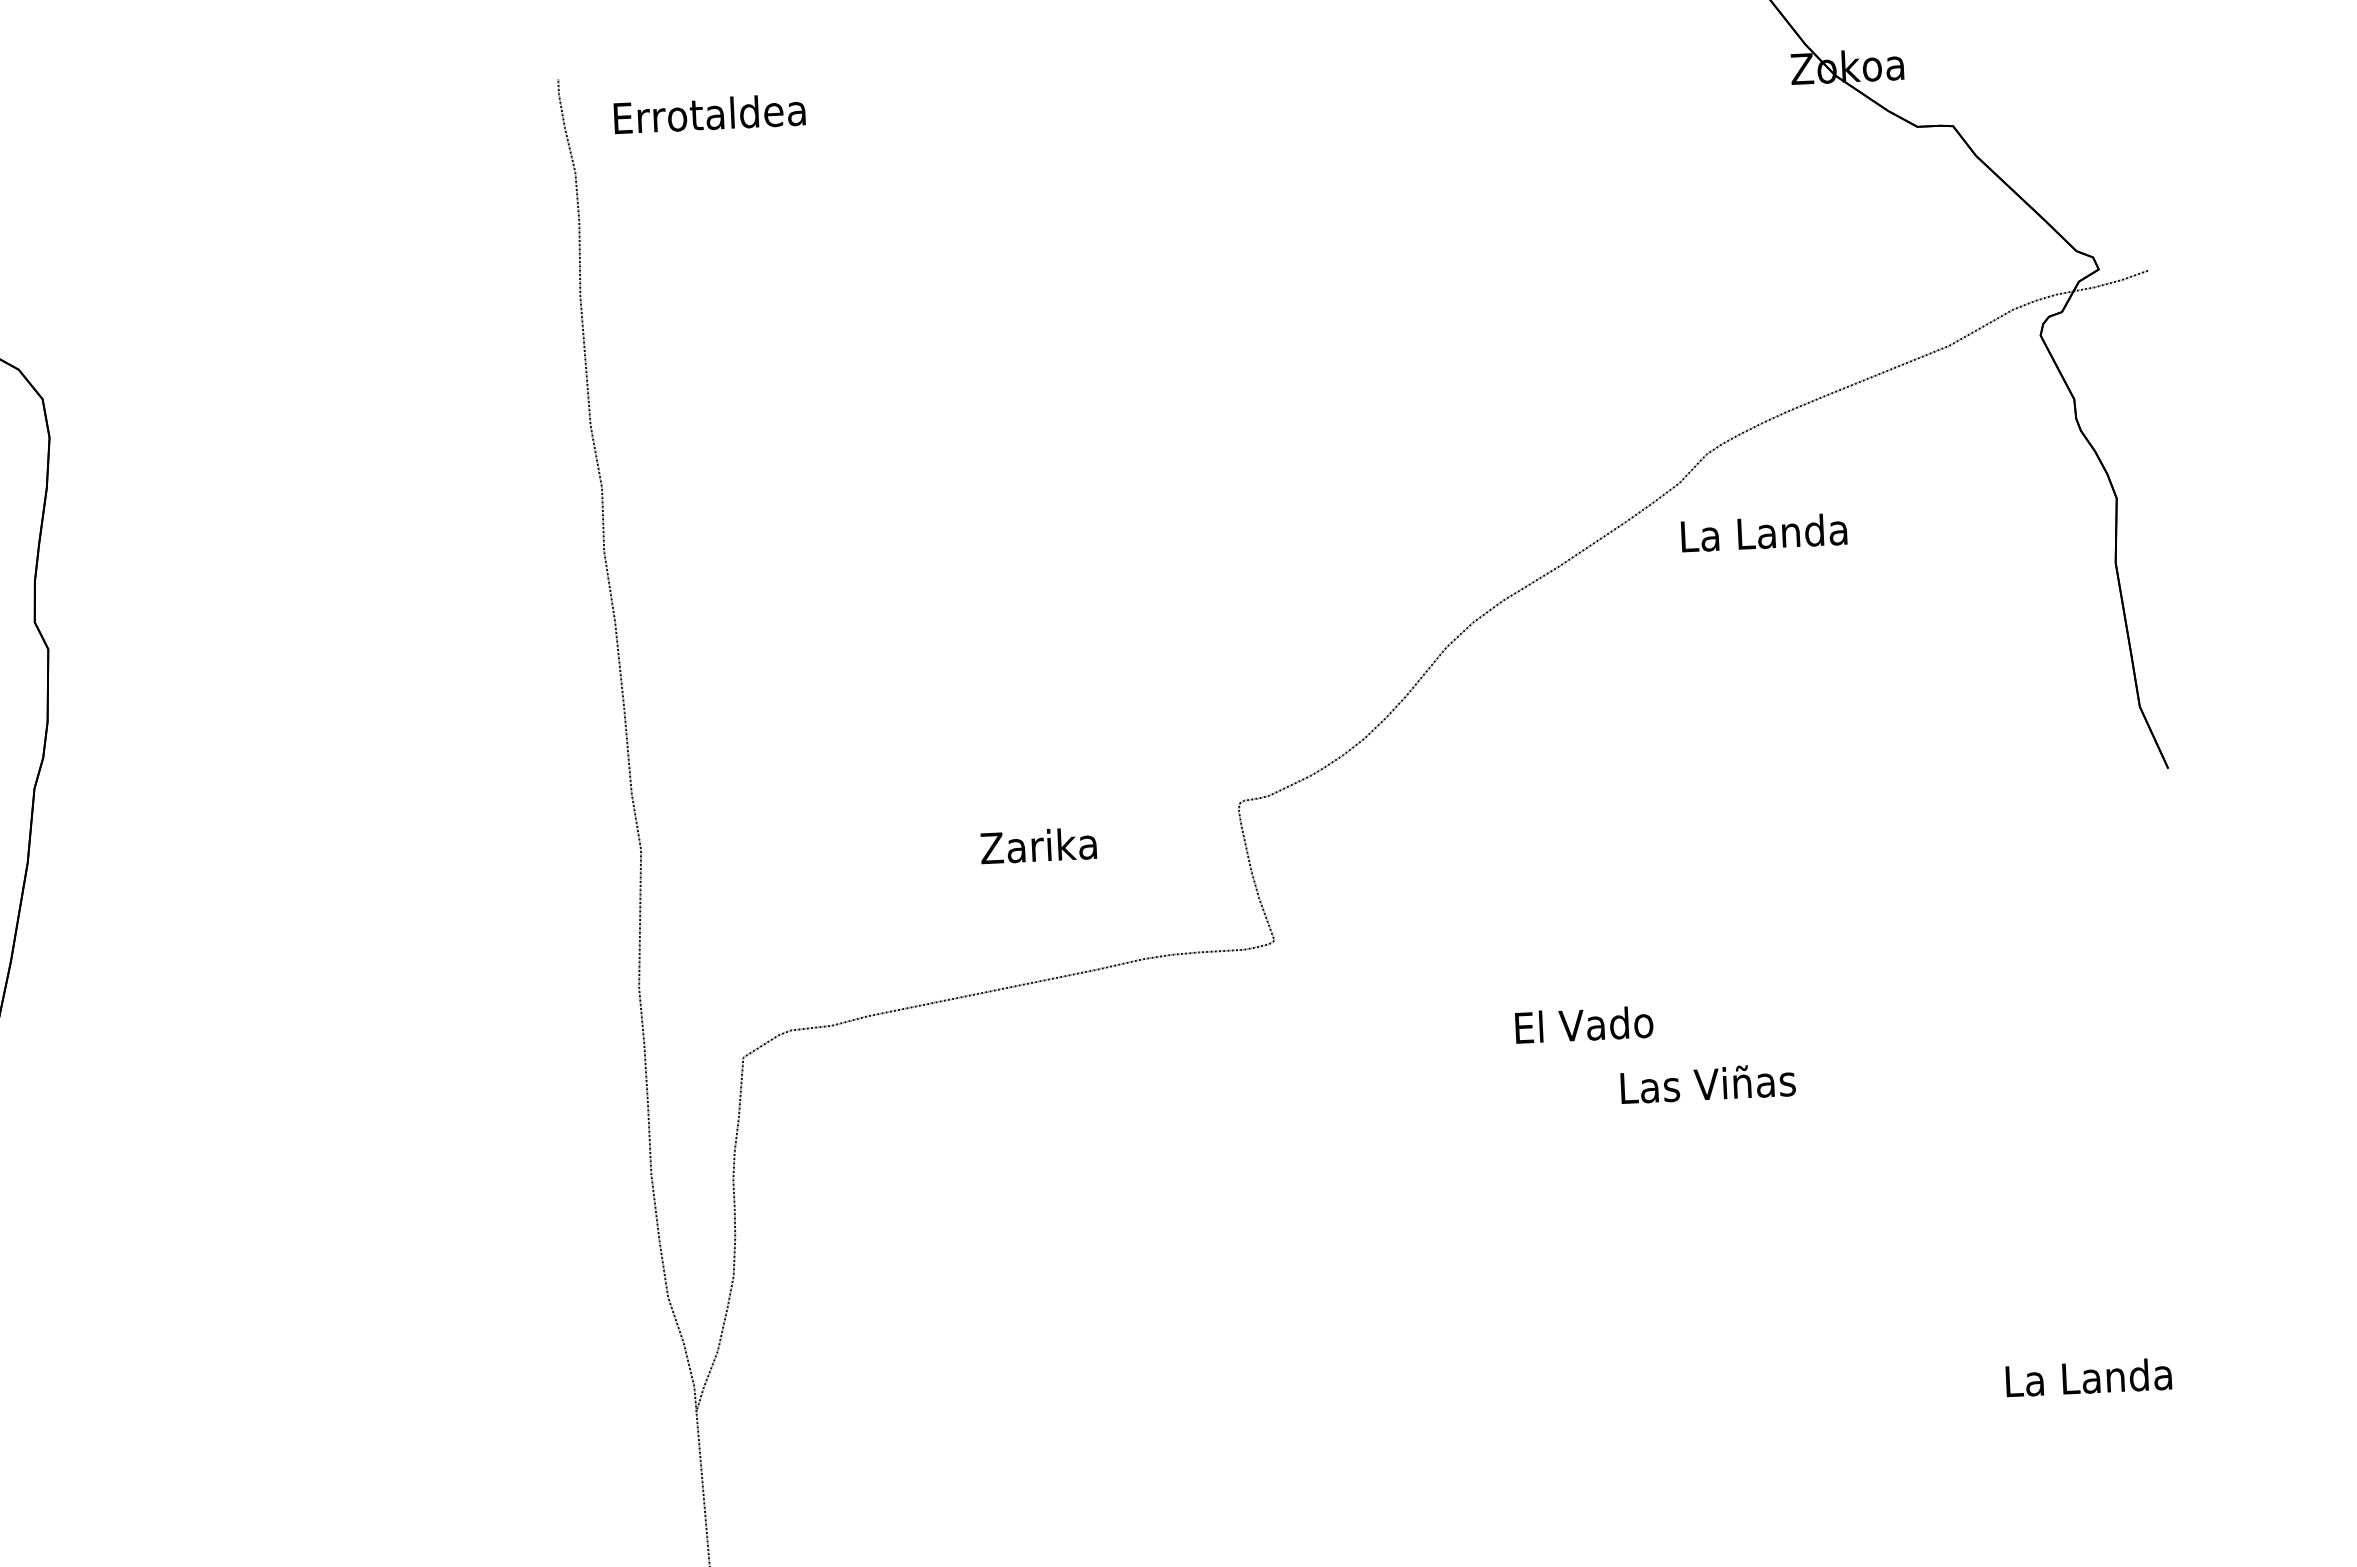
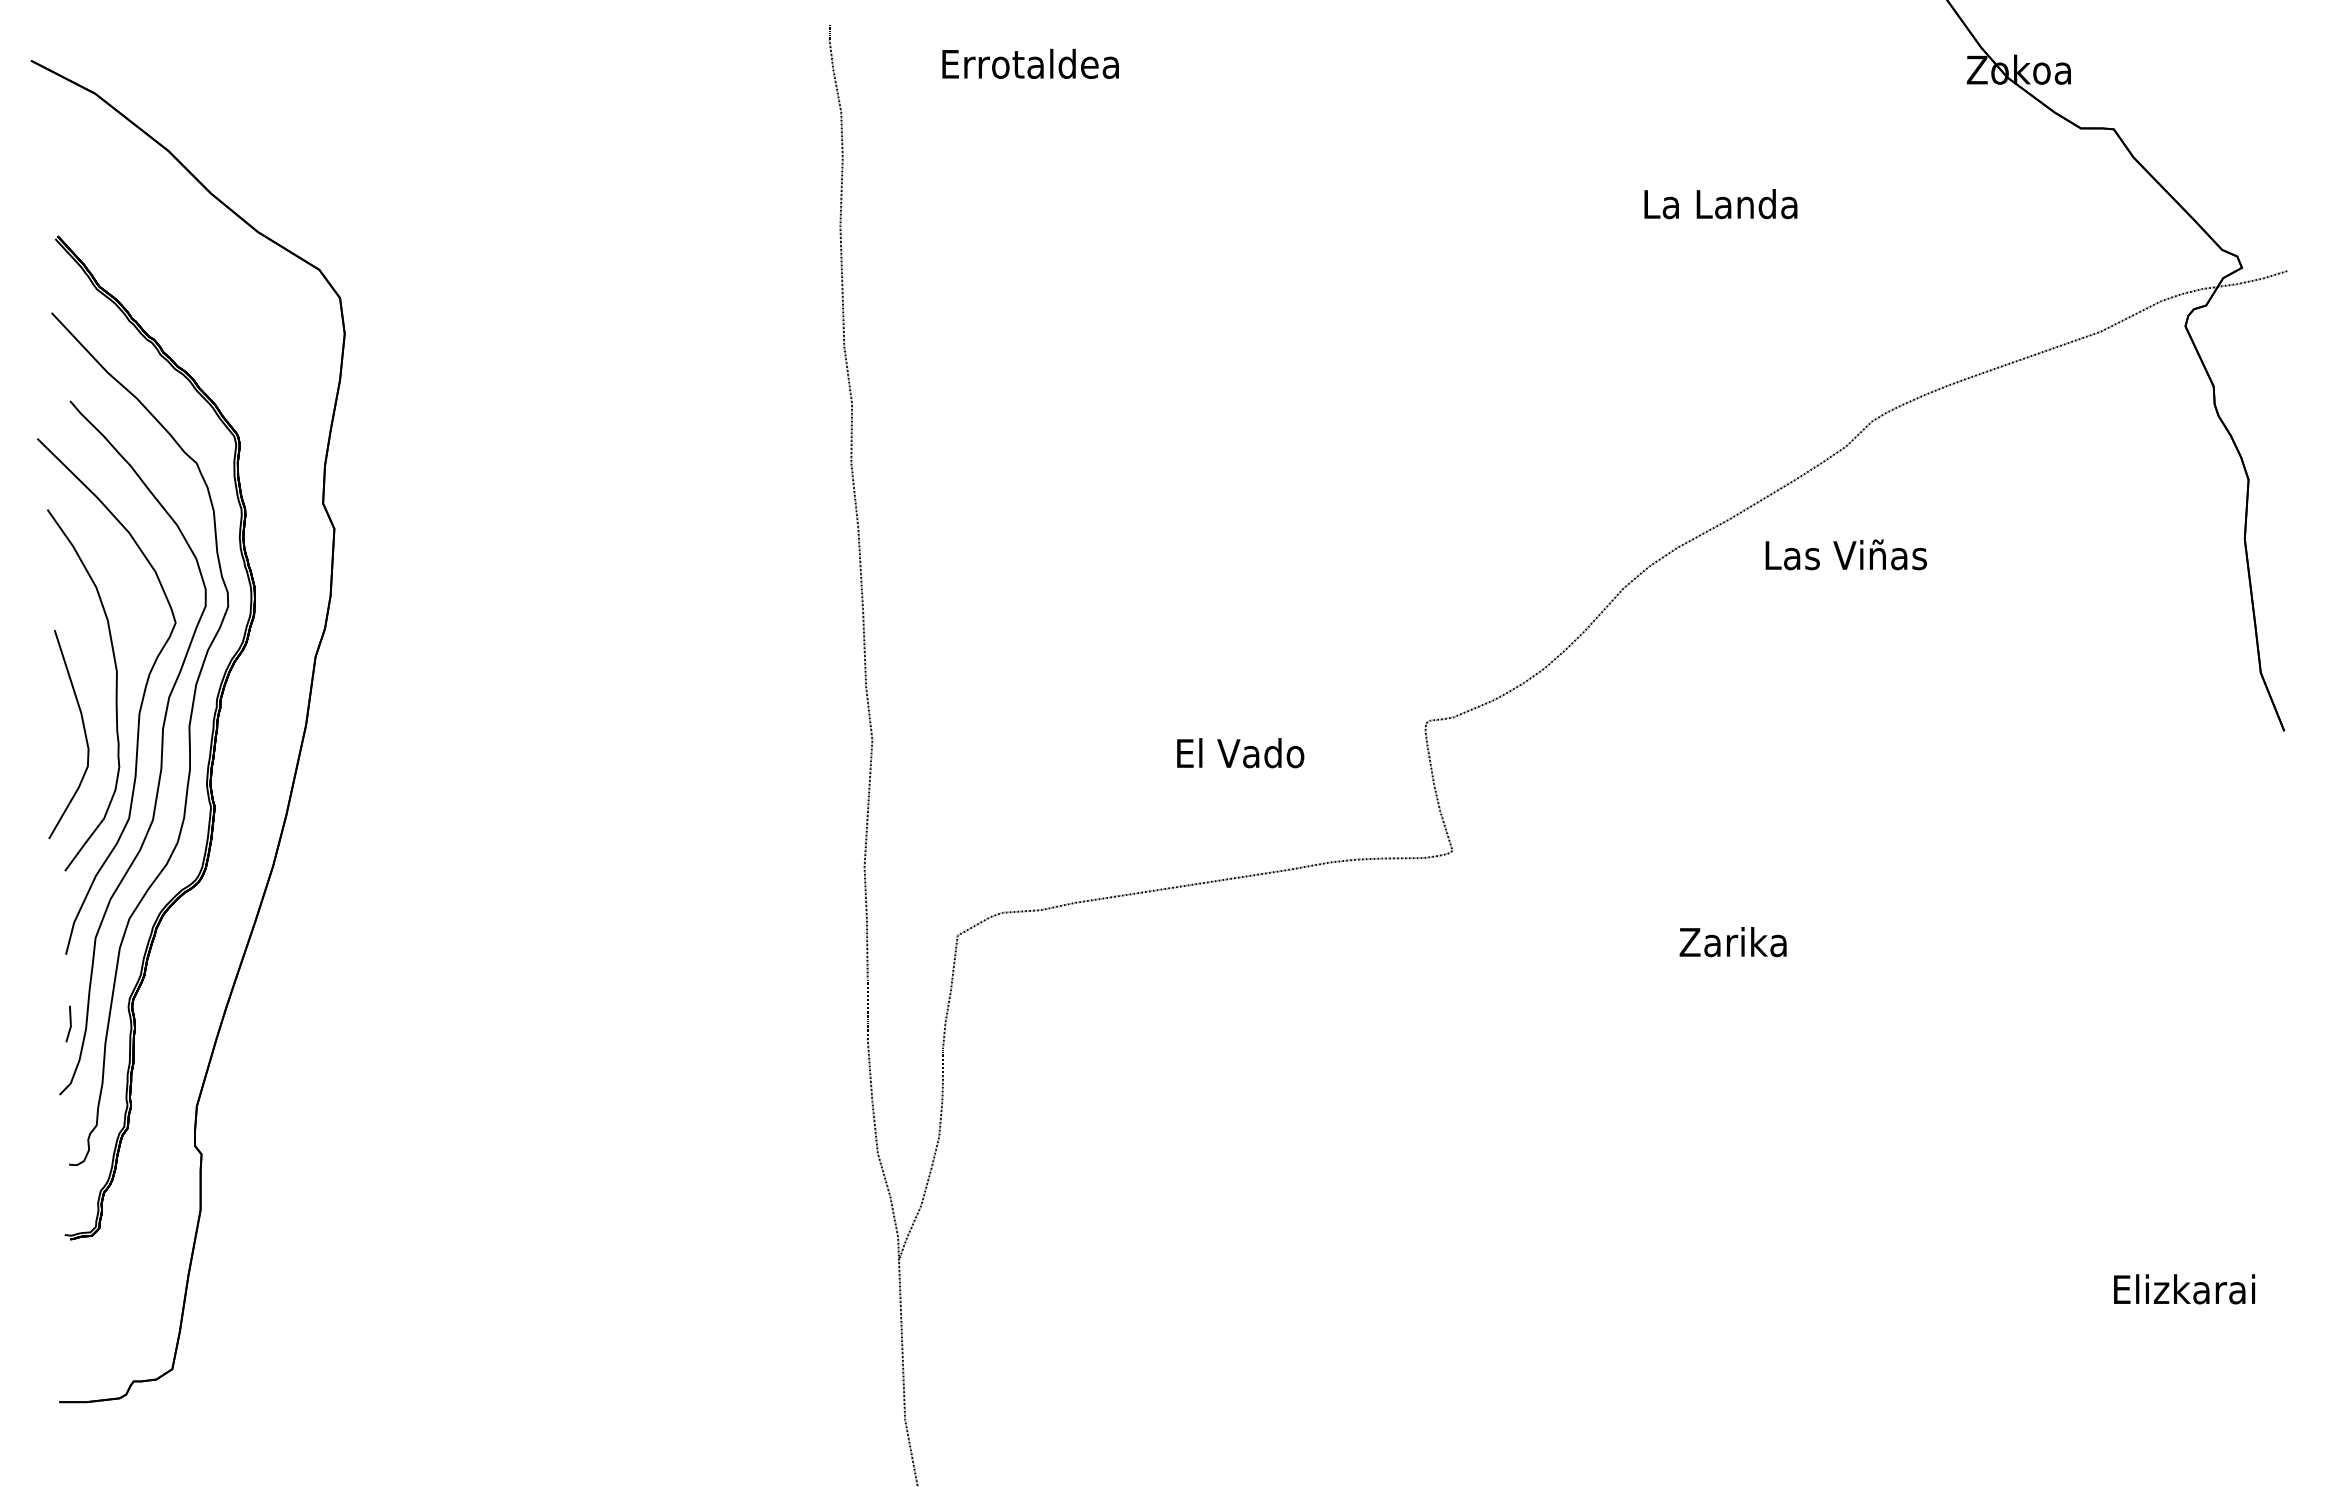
text: (709, 113) -> (1030, 63), moved
text: (1763, 533) -> (1720, 204), moved
text: (1040, 846) -> (1240, 753), Zarika -> El Vado
text: (1584, 1025) -> (1734, 942), El Vado -> Zarika
text: (1707, 1083) -> (1845, 554), moved
text: (2088, 1377) -> (2184, 1289), La Landa -> Elizkarai

